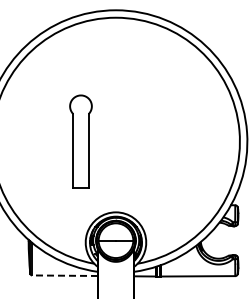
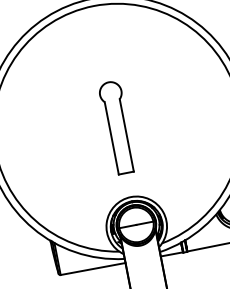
part: (80, 141) -> (116, 127), moved
line: (65, 275) -> (93, 268), dashed -> solid

